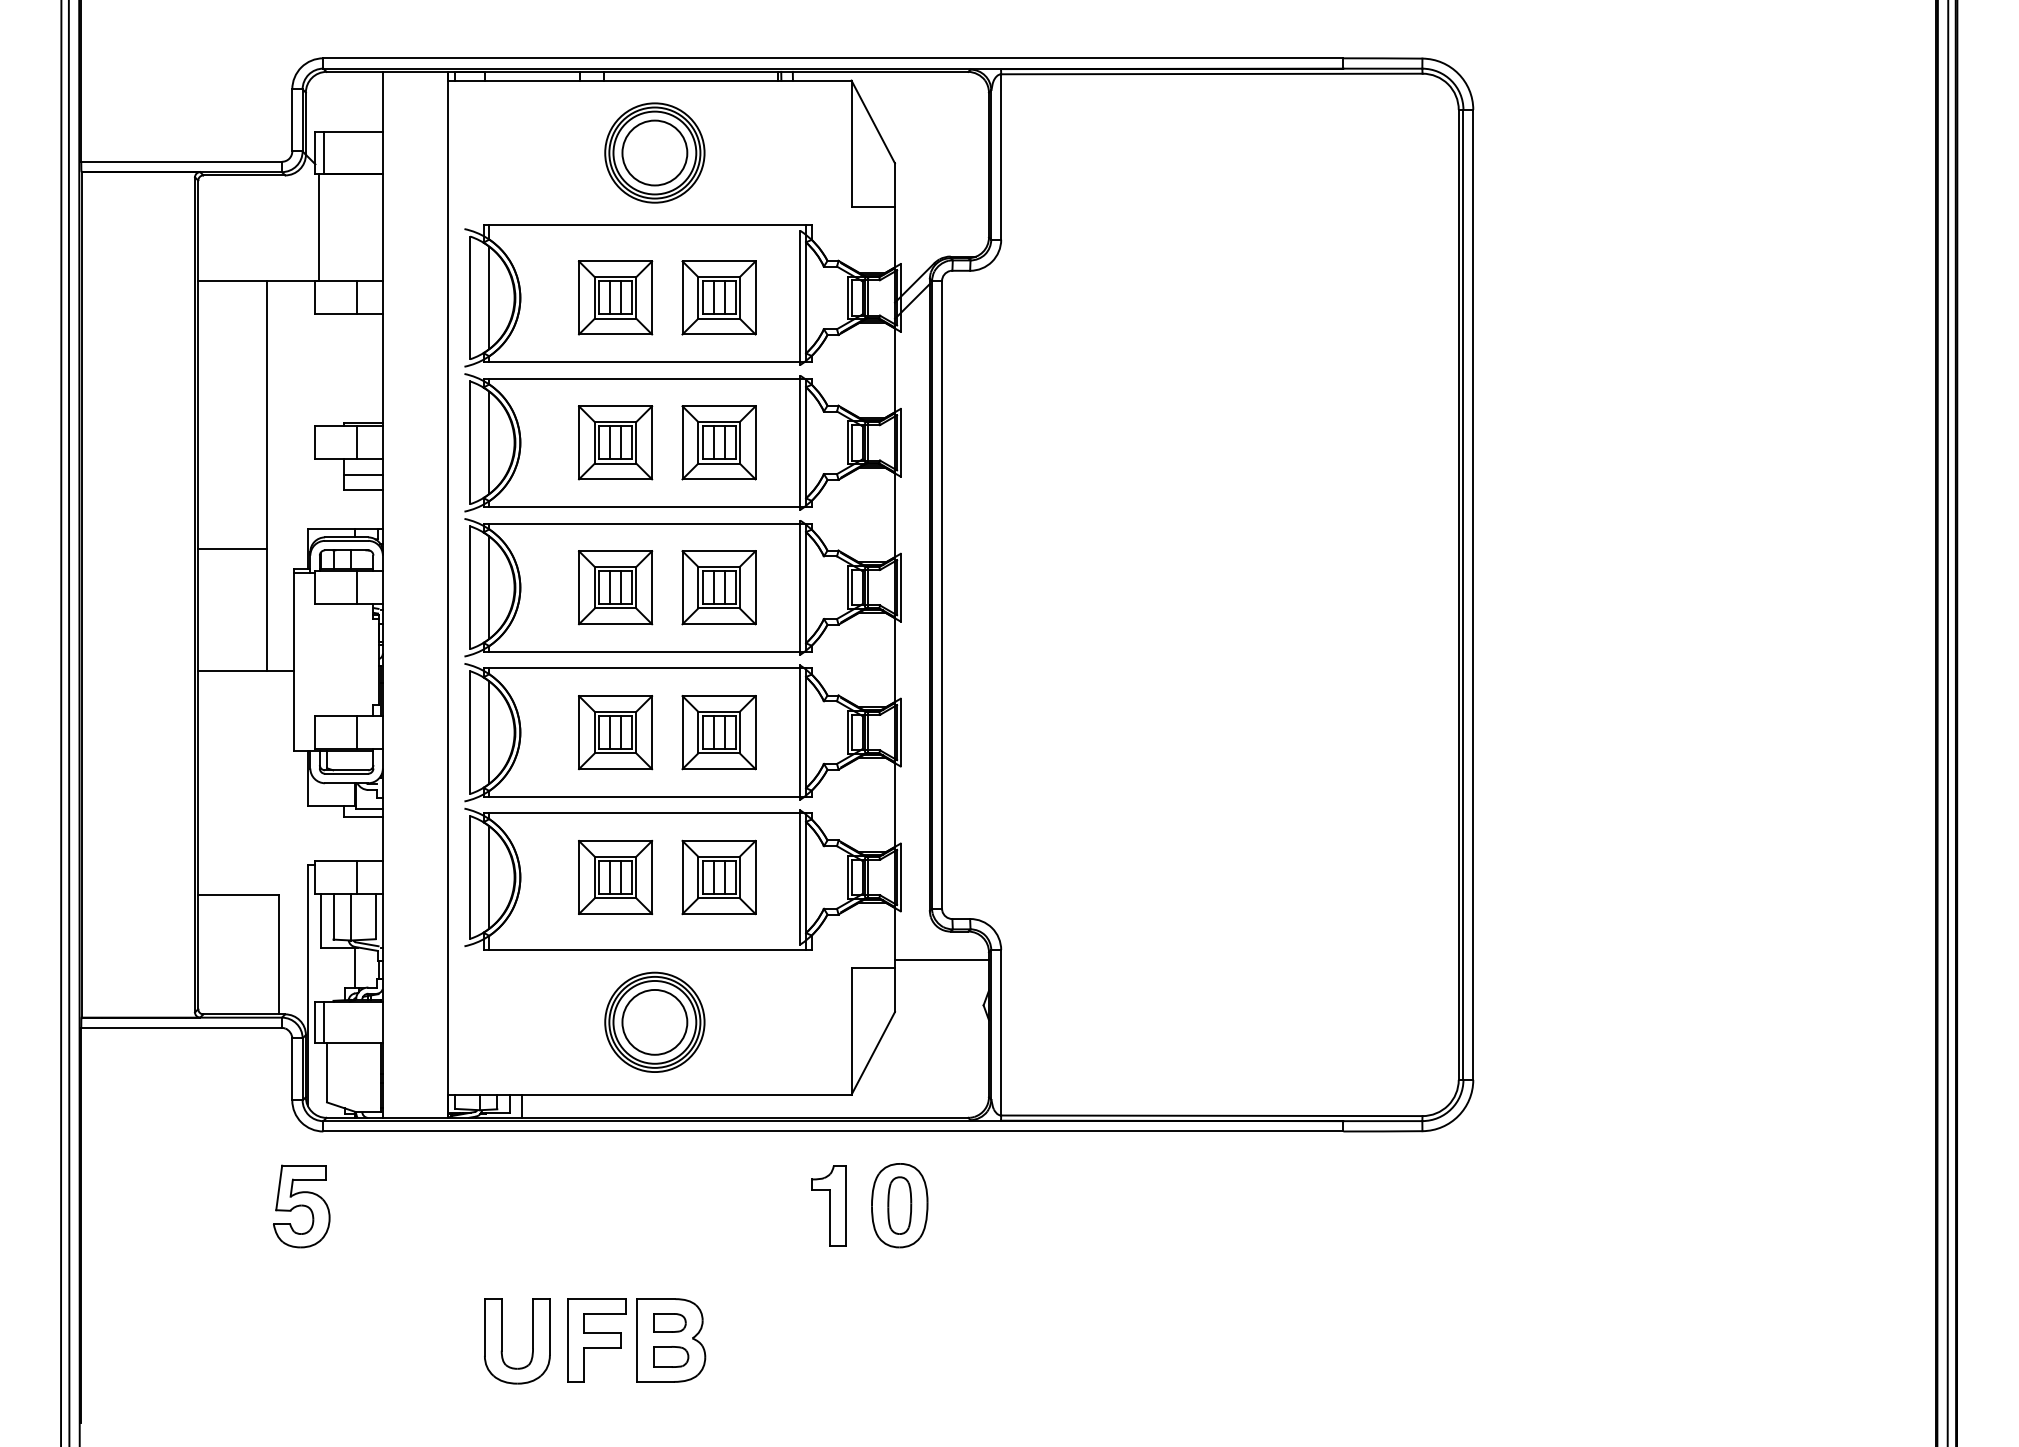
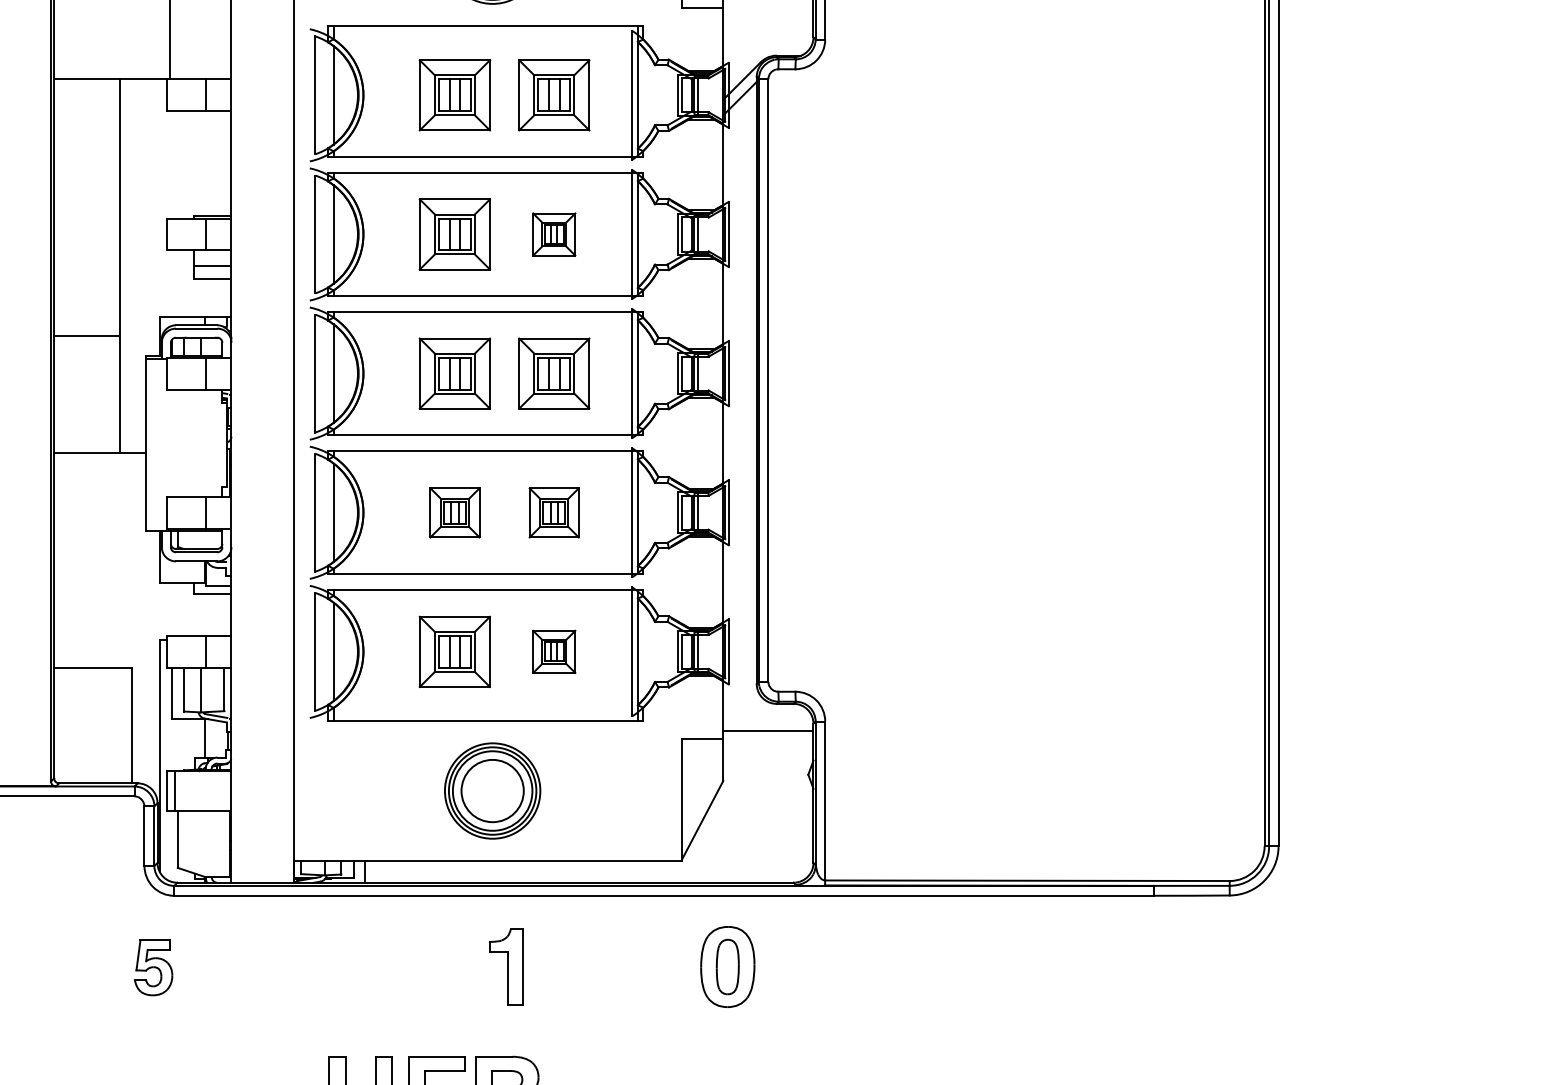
part: (718, 442) -> (553, 234), size x0.6
part: (615, 732) -> (454, 512), size x0.7
part: (718, 732) -> (553, 512), size x0.7
part: (718, 877) -> (553, 651), size x0.6
part: (828, 1205) -> (505, 966), moved
part: (301, 1206) -> (153, 967), size x0.7

